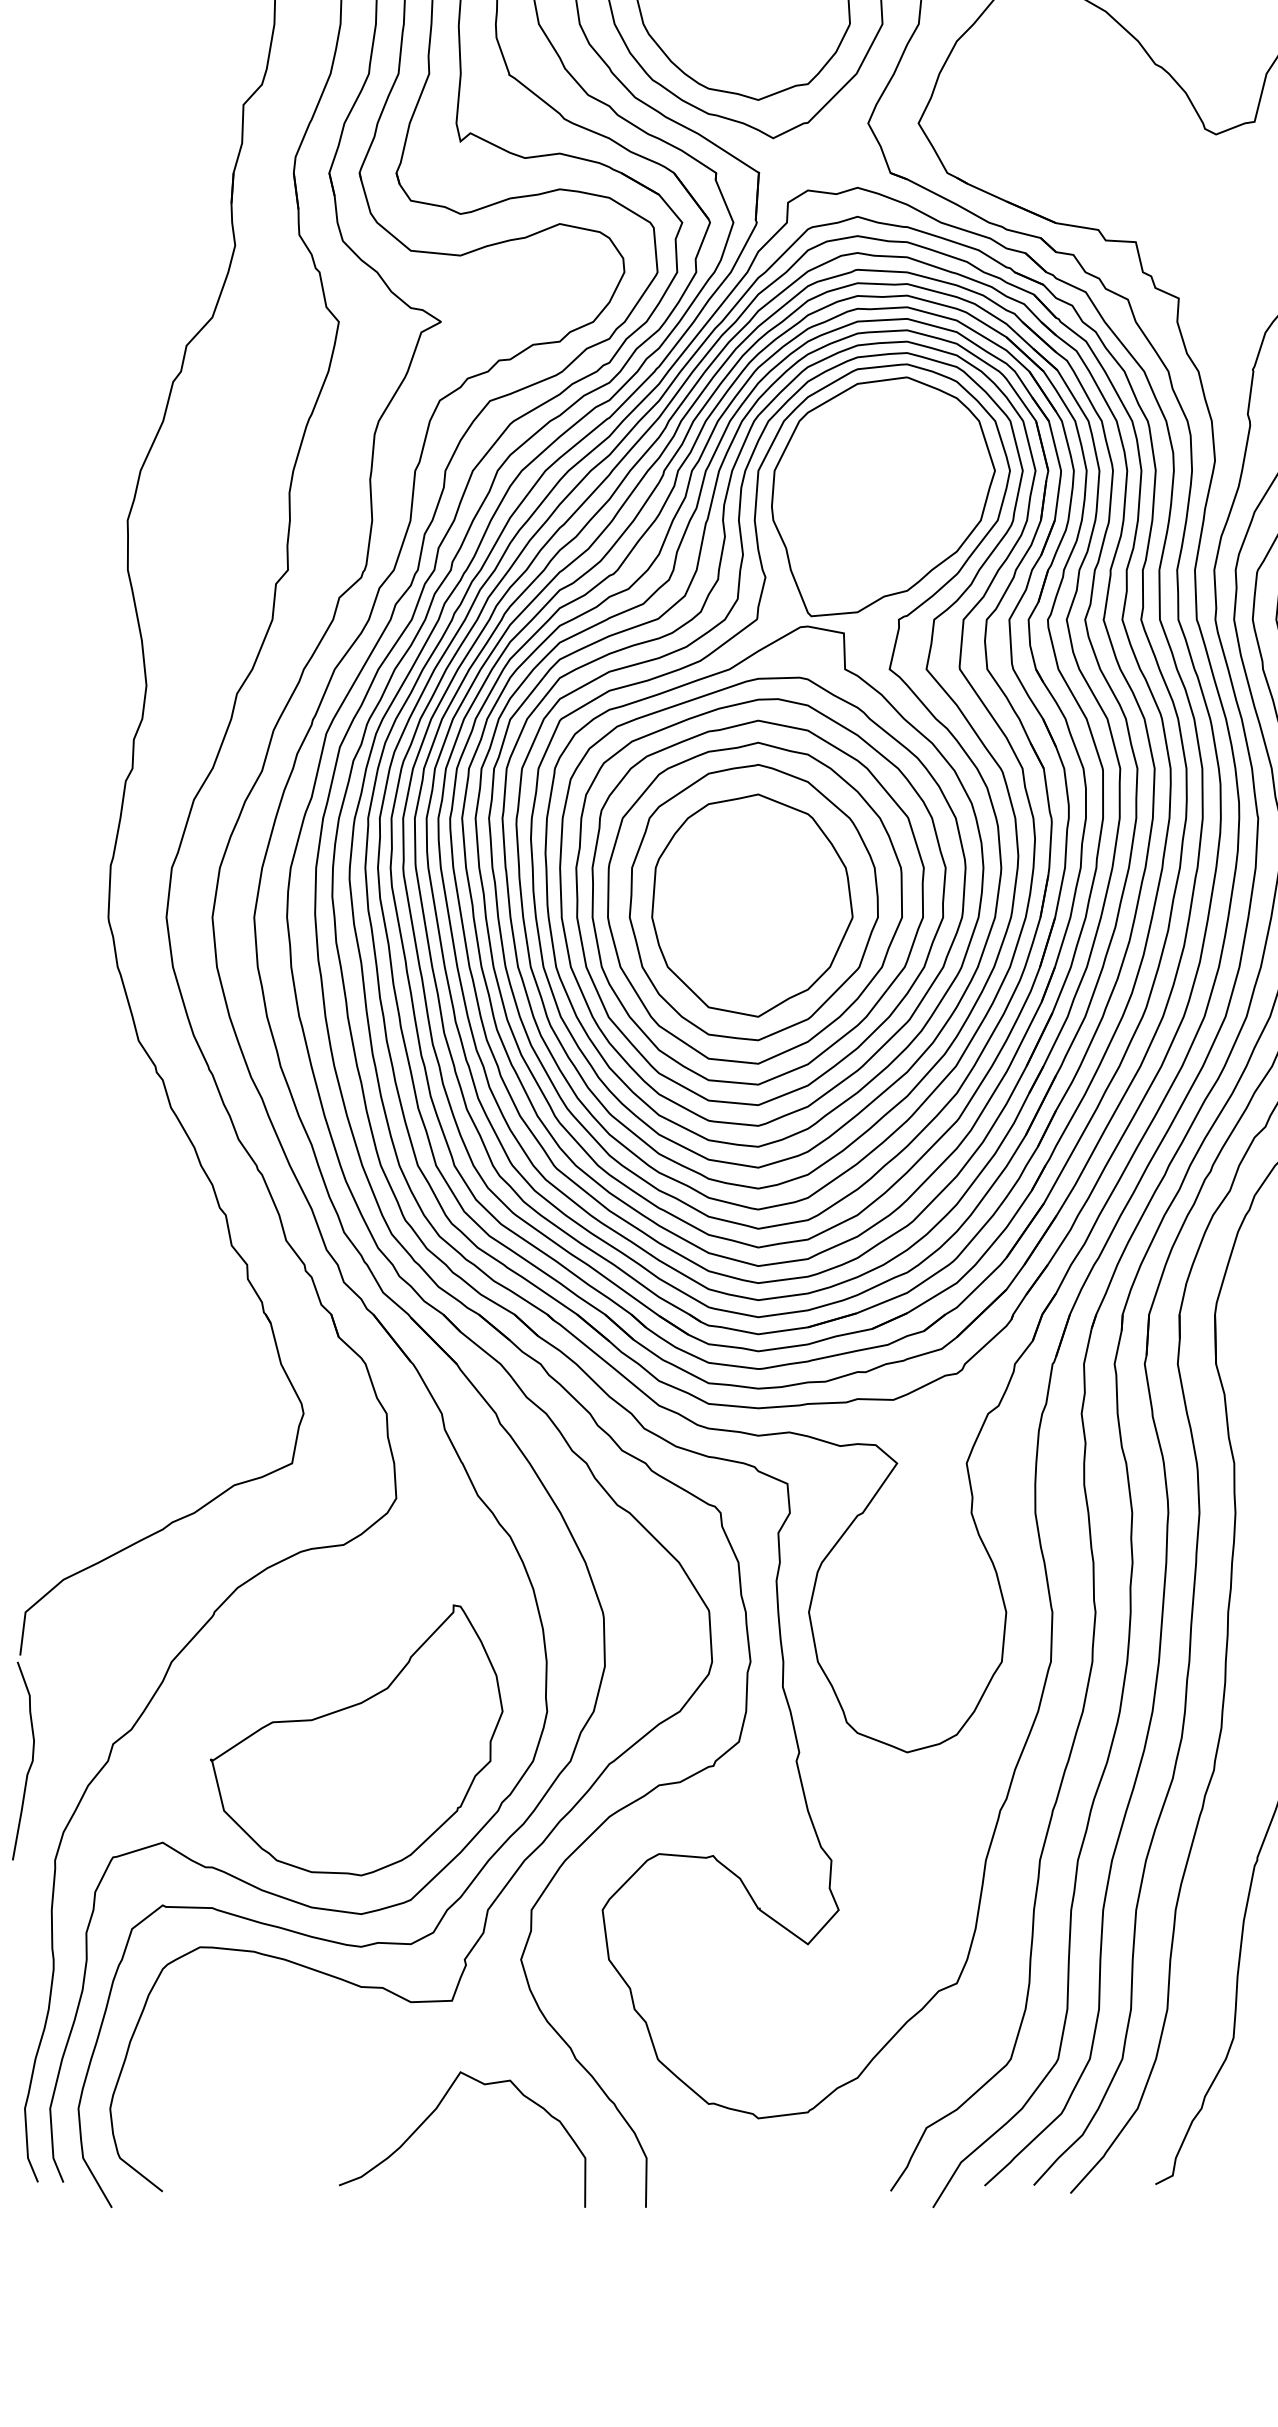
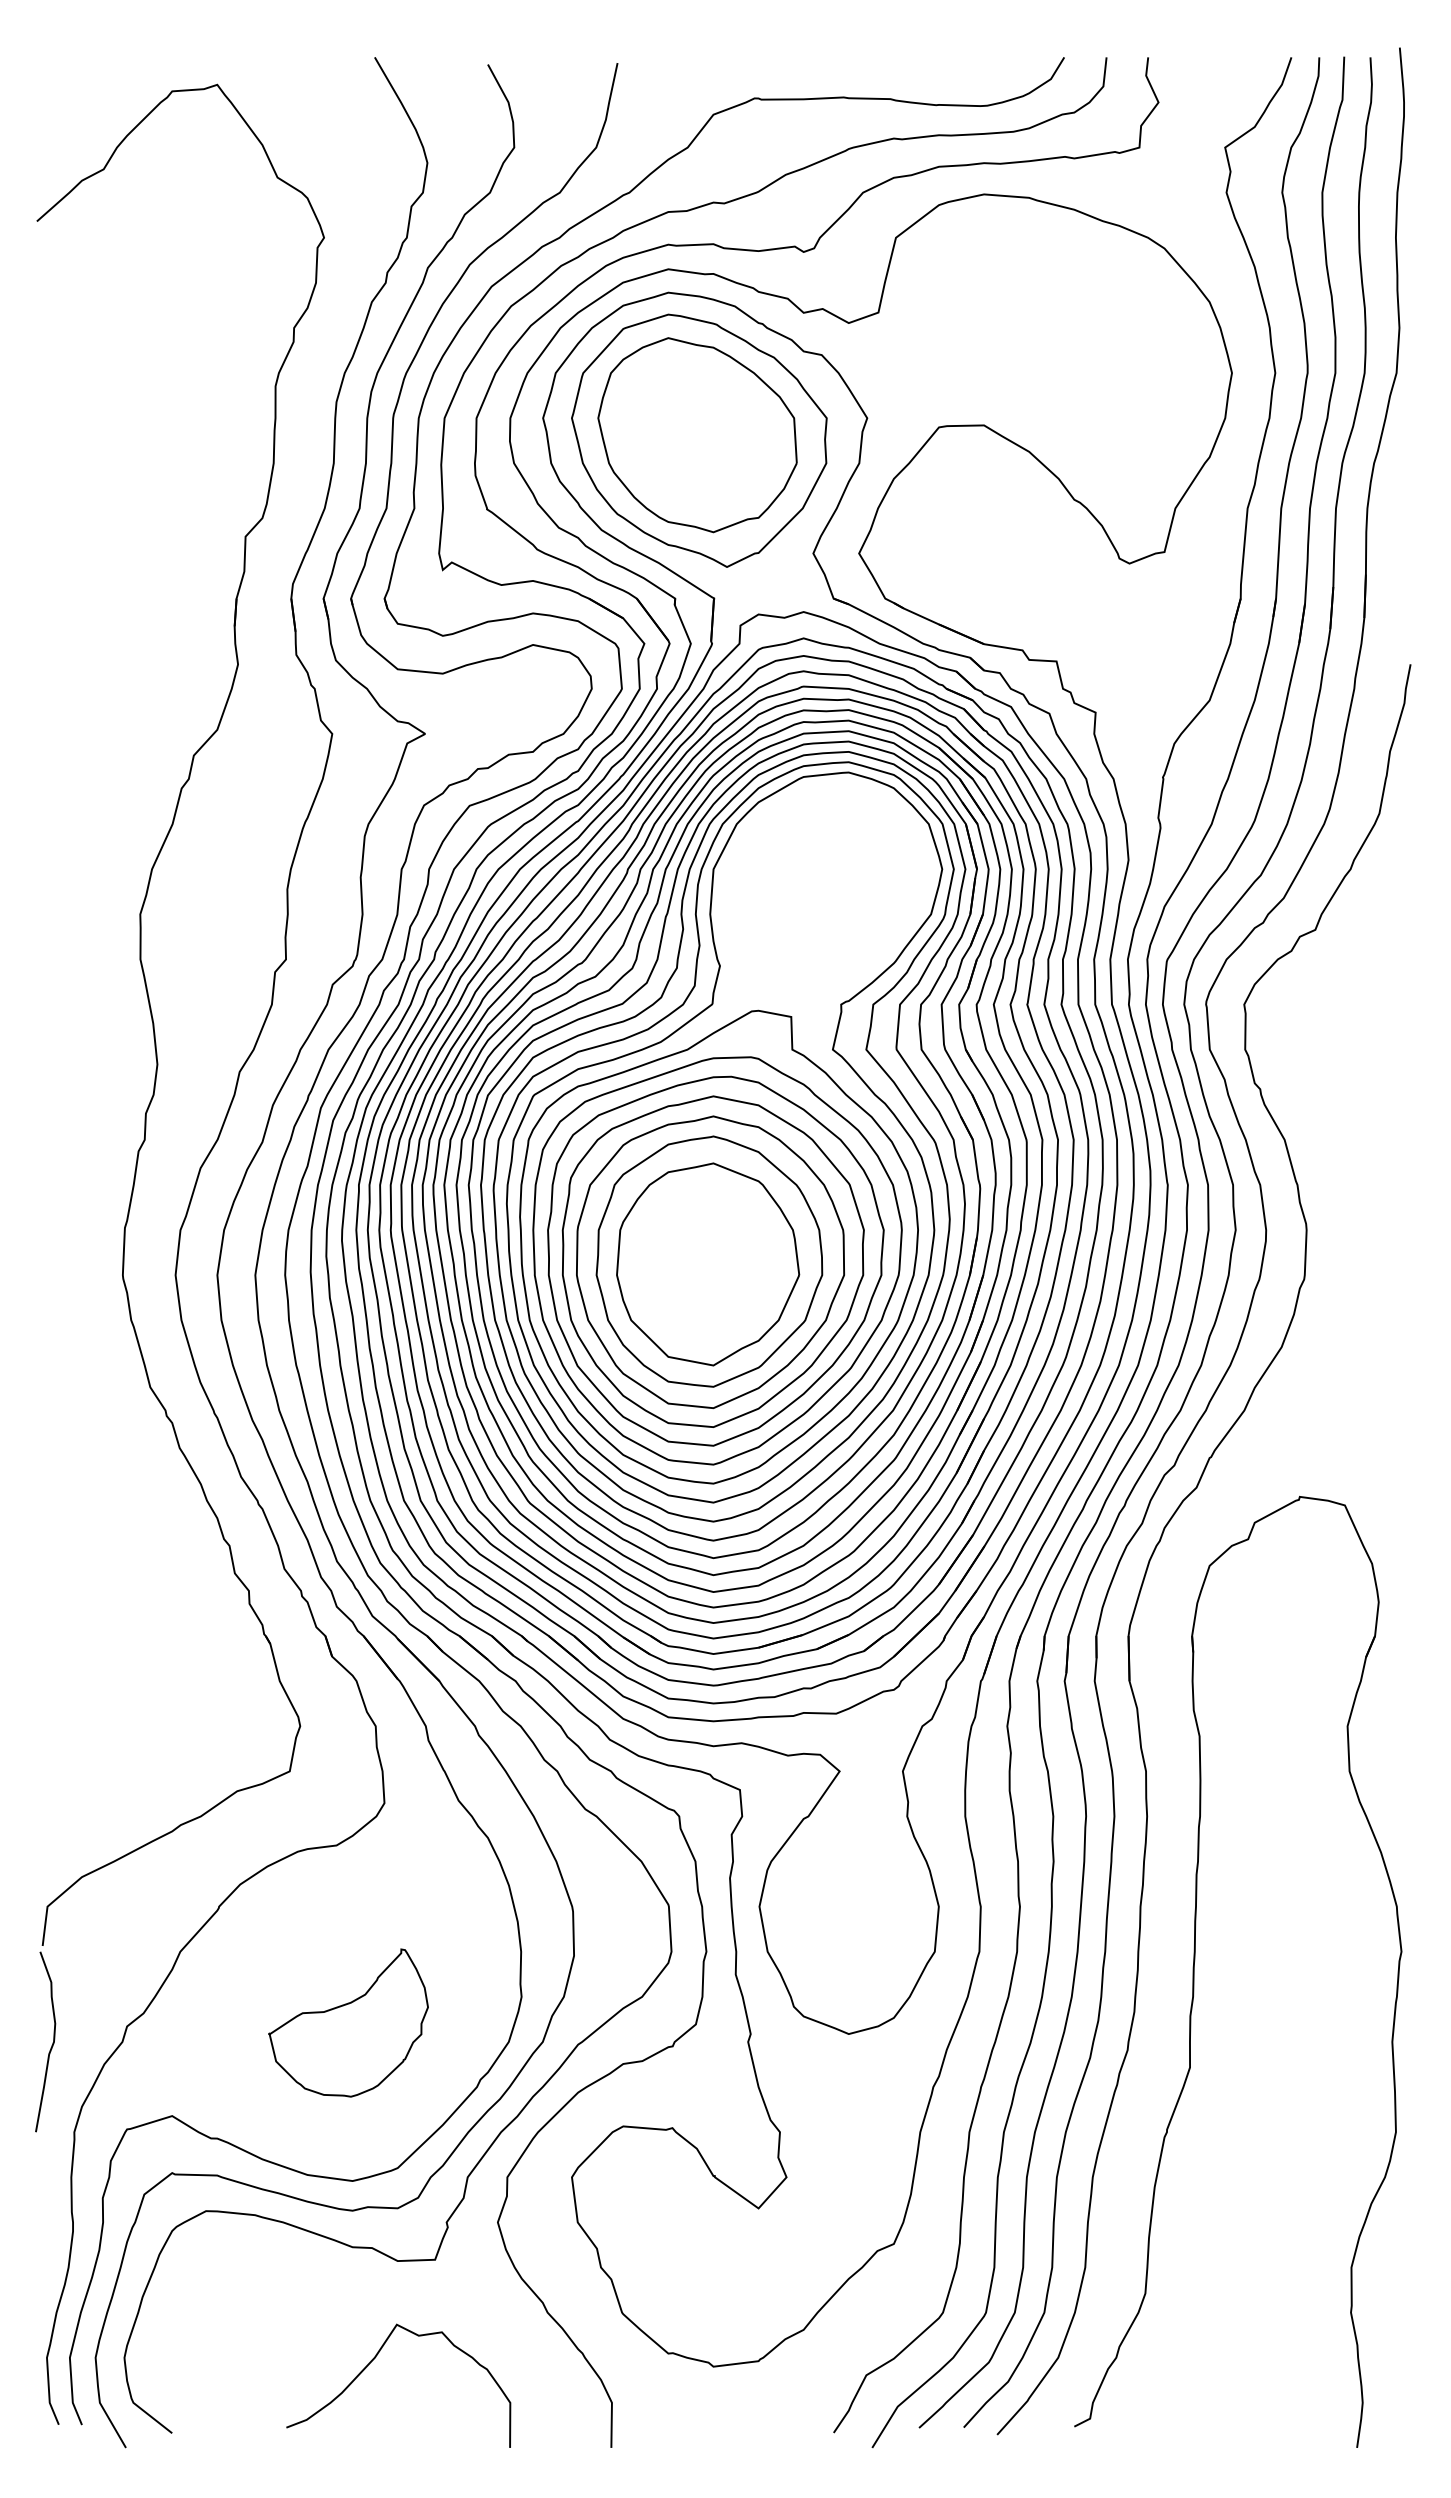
part: (883, 496) -> (827, 892), removed
part: (356, 1739) -> (348, 2022), size x0.6
curve: (434, 2111) -> (373, 2360), moved

